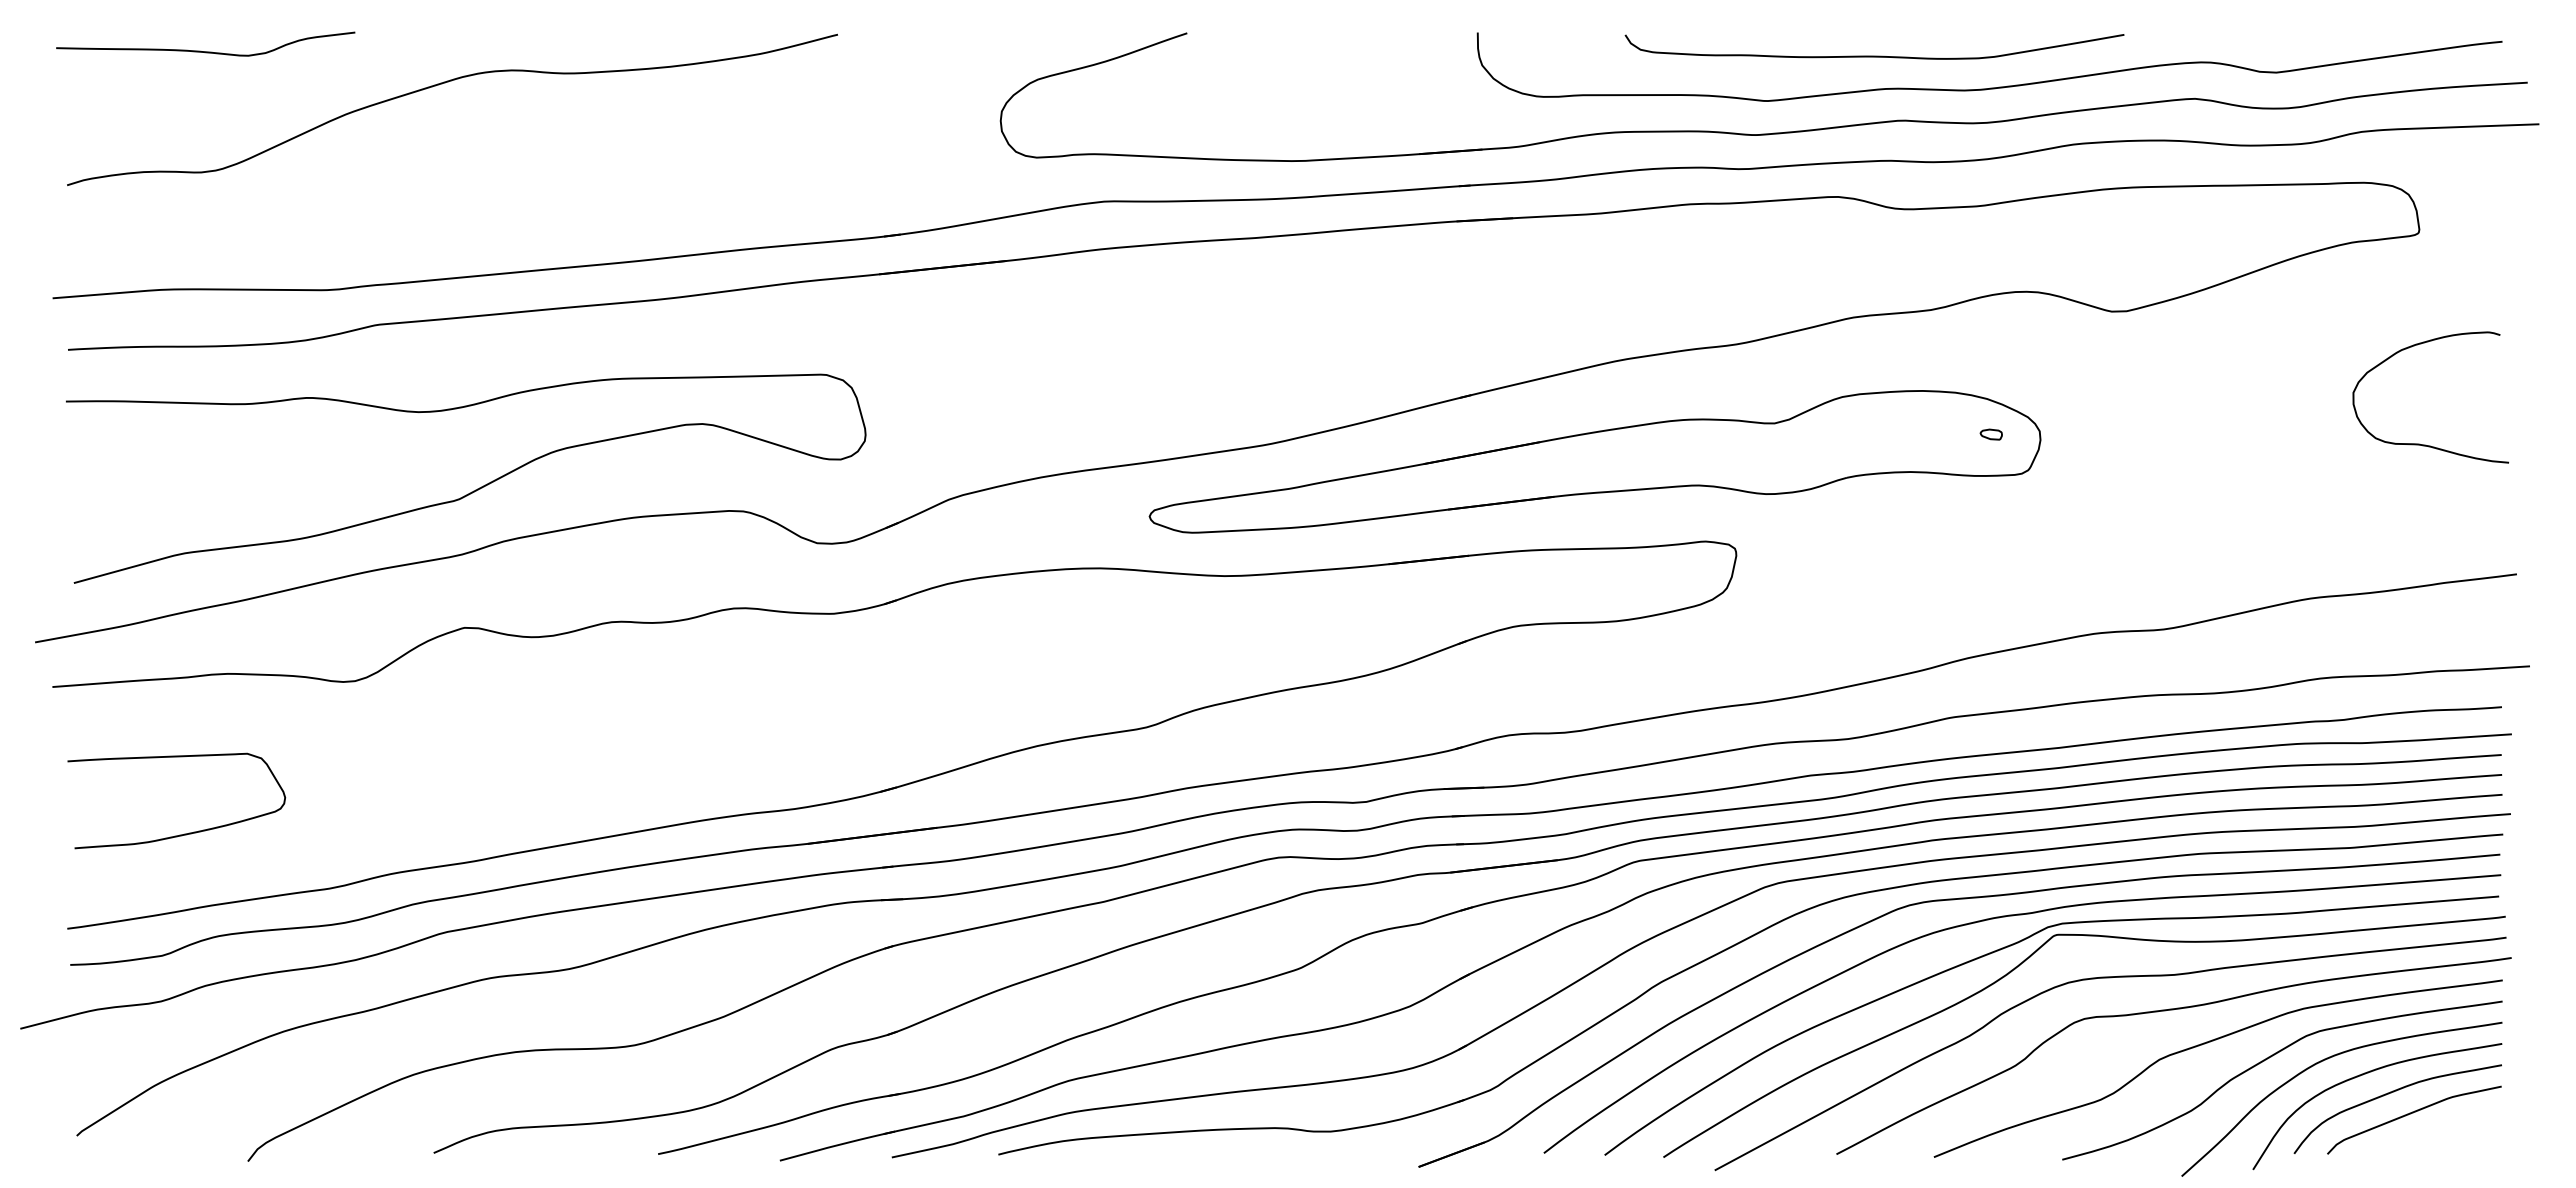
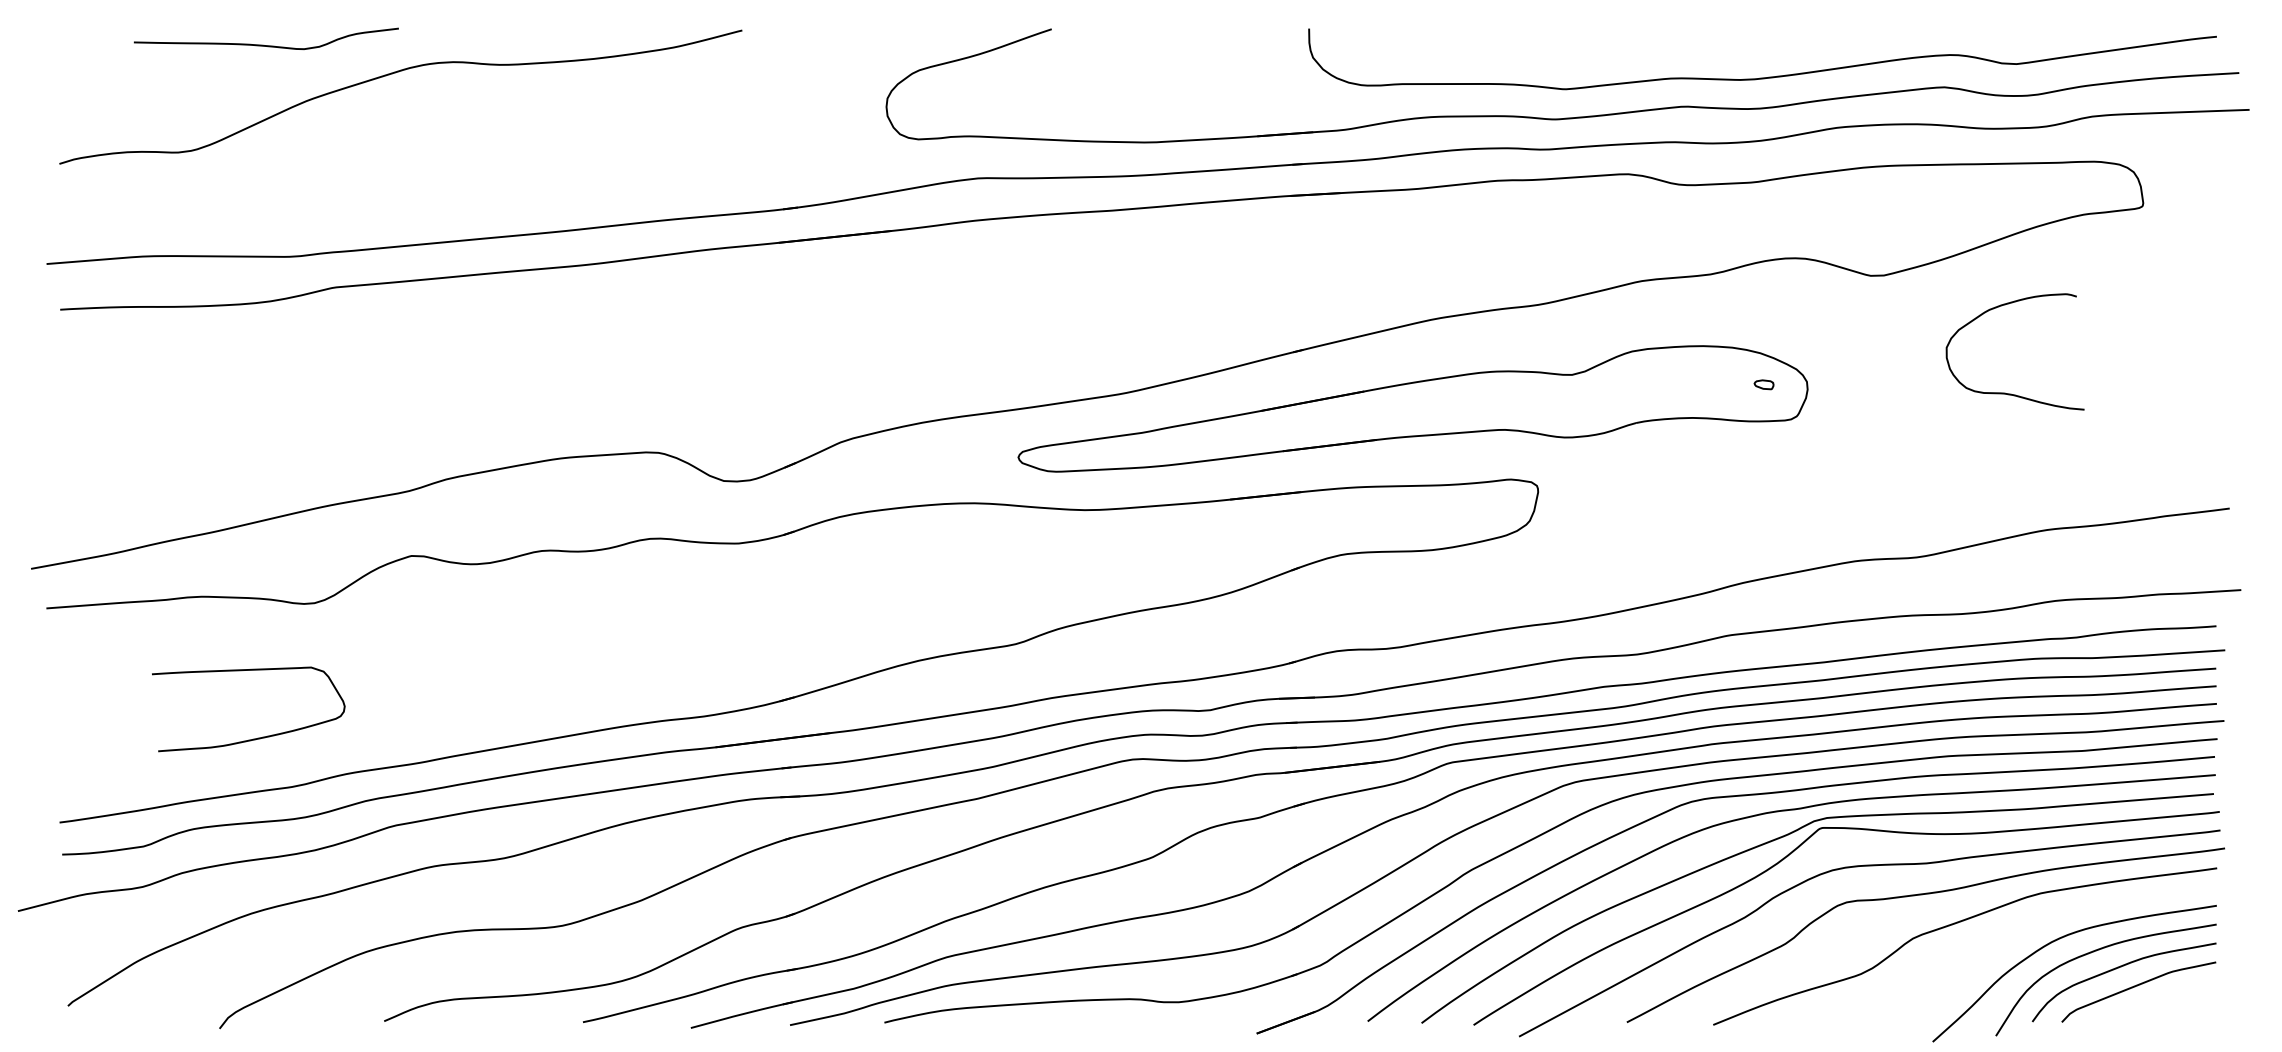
curve: (205, 51) -> (266, 45), moved
curve: (1874, 55) -> (1660, 48), removed
curve: (2425, 444) -> (2010, 393), moved
curve: (473, 490) -> (419, 434), removed
curve: (184, 833) -> (255, 738), moved
curve: (2271, 1057) -> (2012, 936), removed

